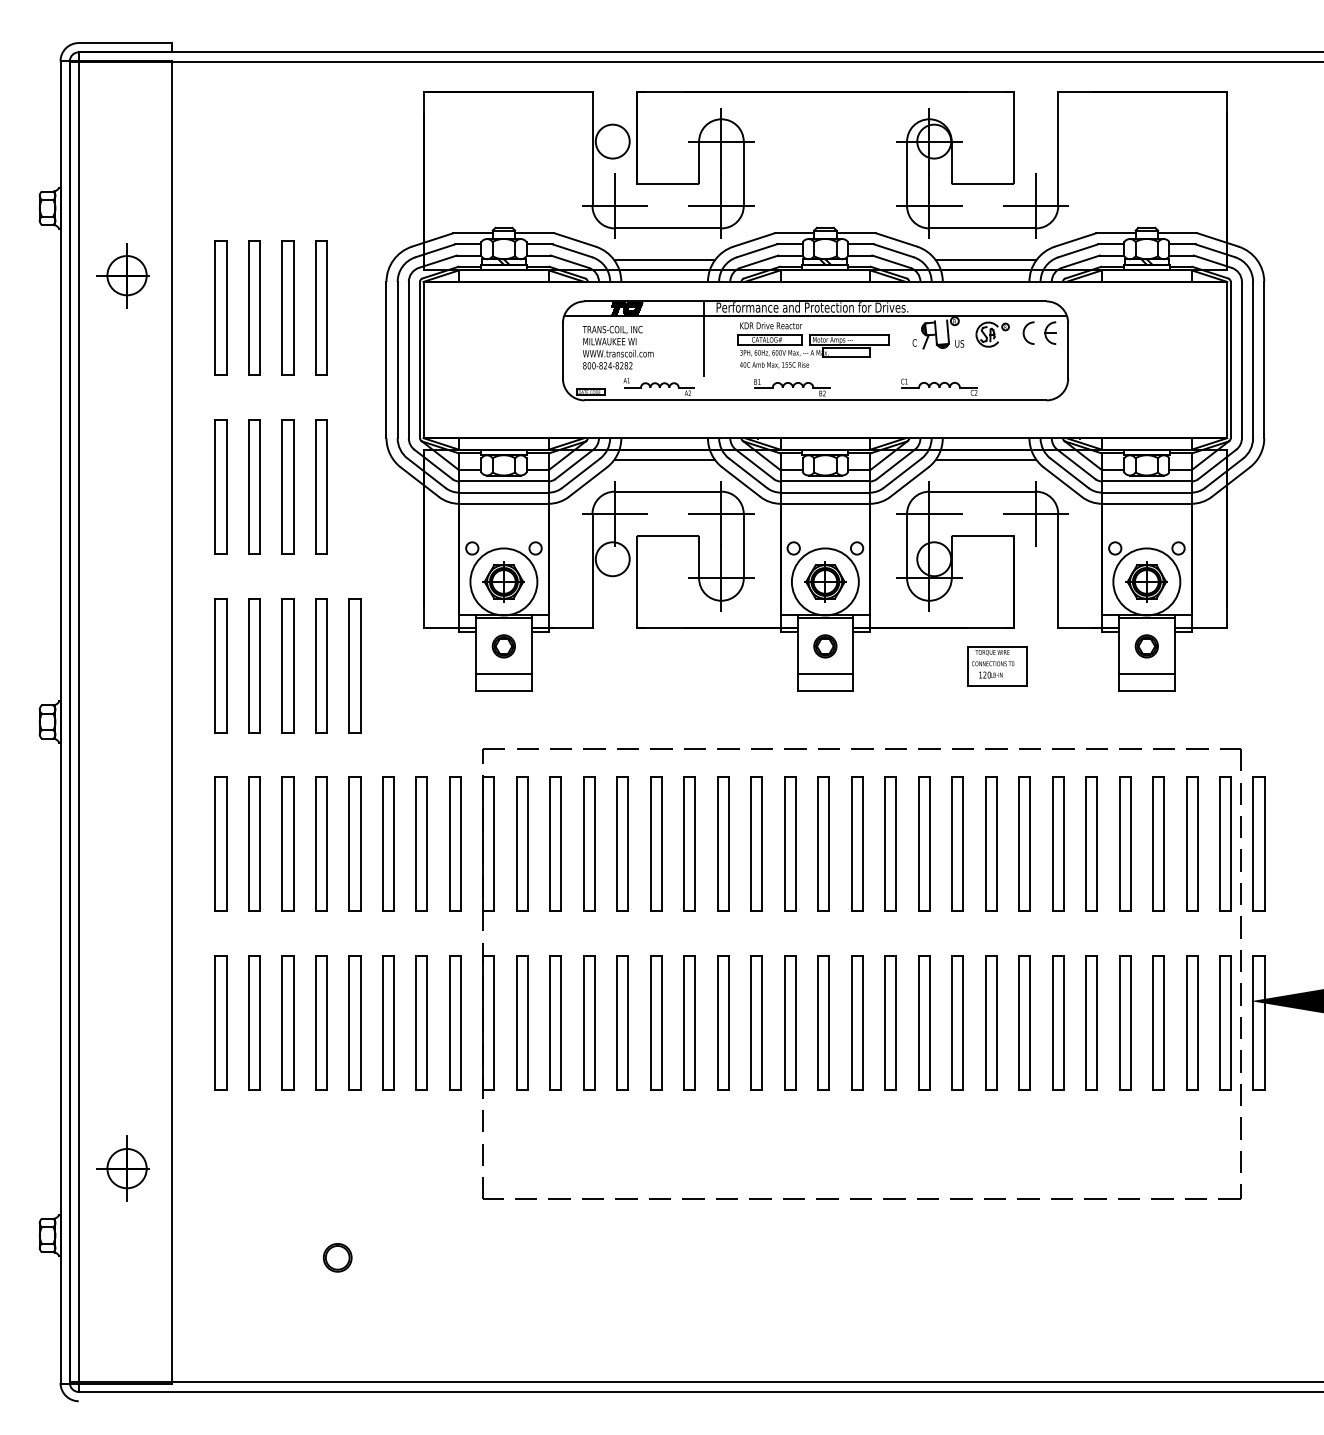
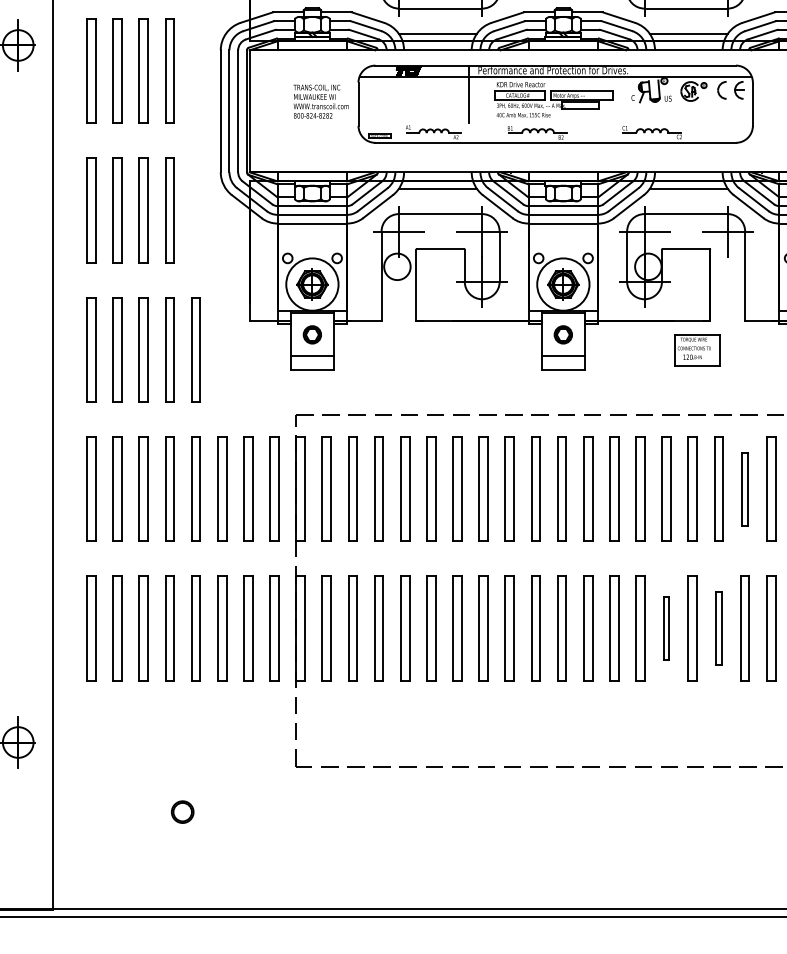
text: (617, 347) -> (320, 101), moved
part: (1058, 843) -> (745, 488), size x0.7
part: (957, 1022) -> (666, 628), size x0.6
part: (1024, 1022) -> (718, 628), size x0.7

